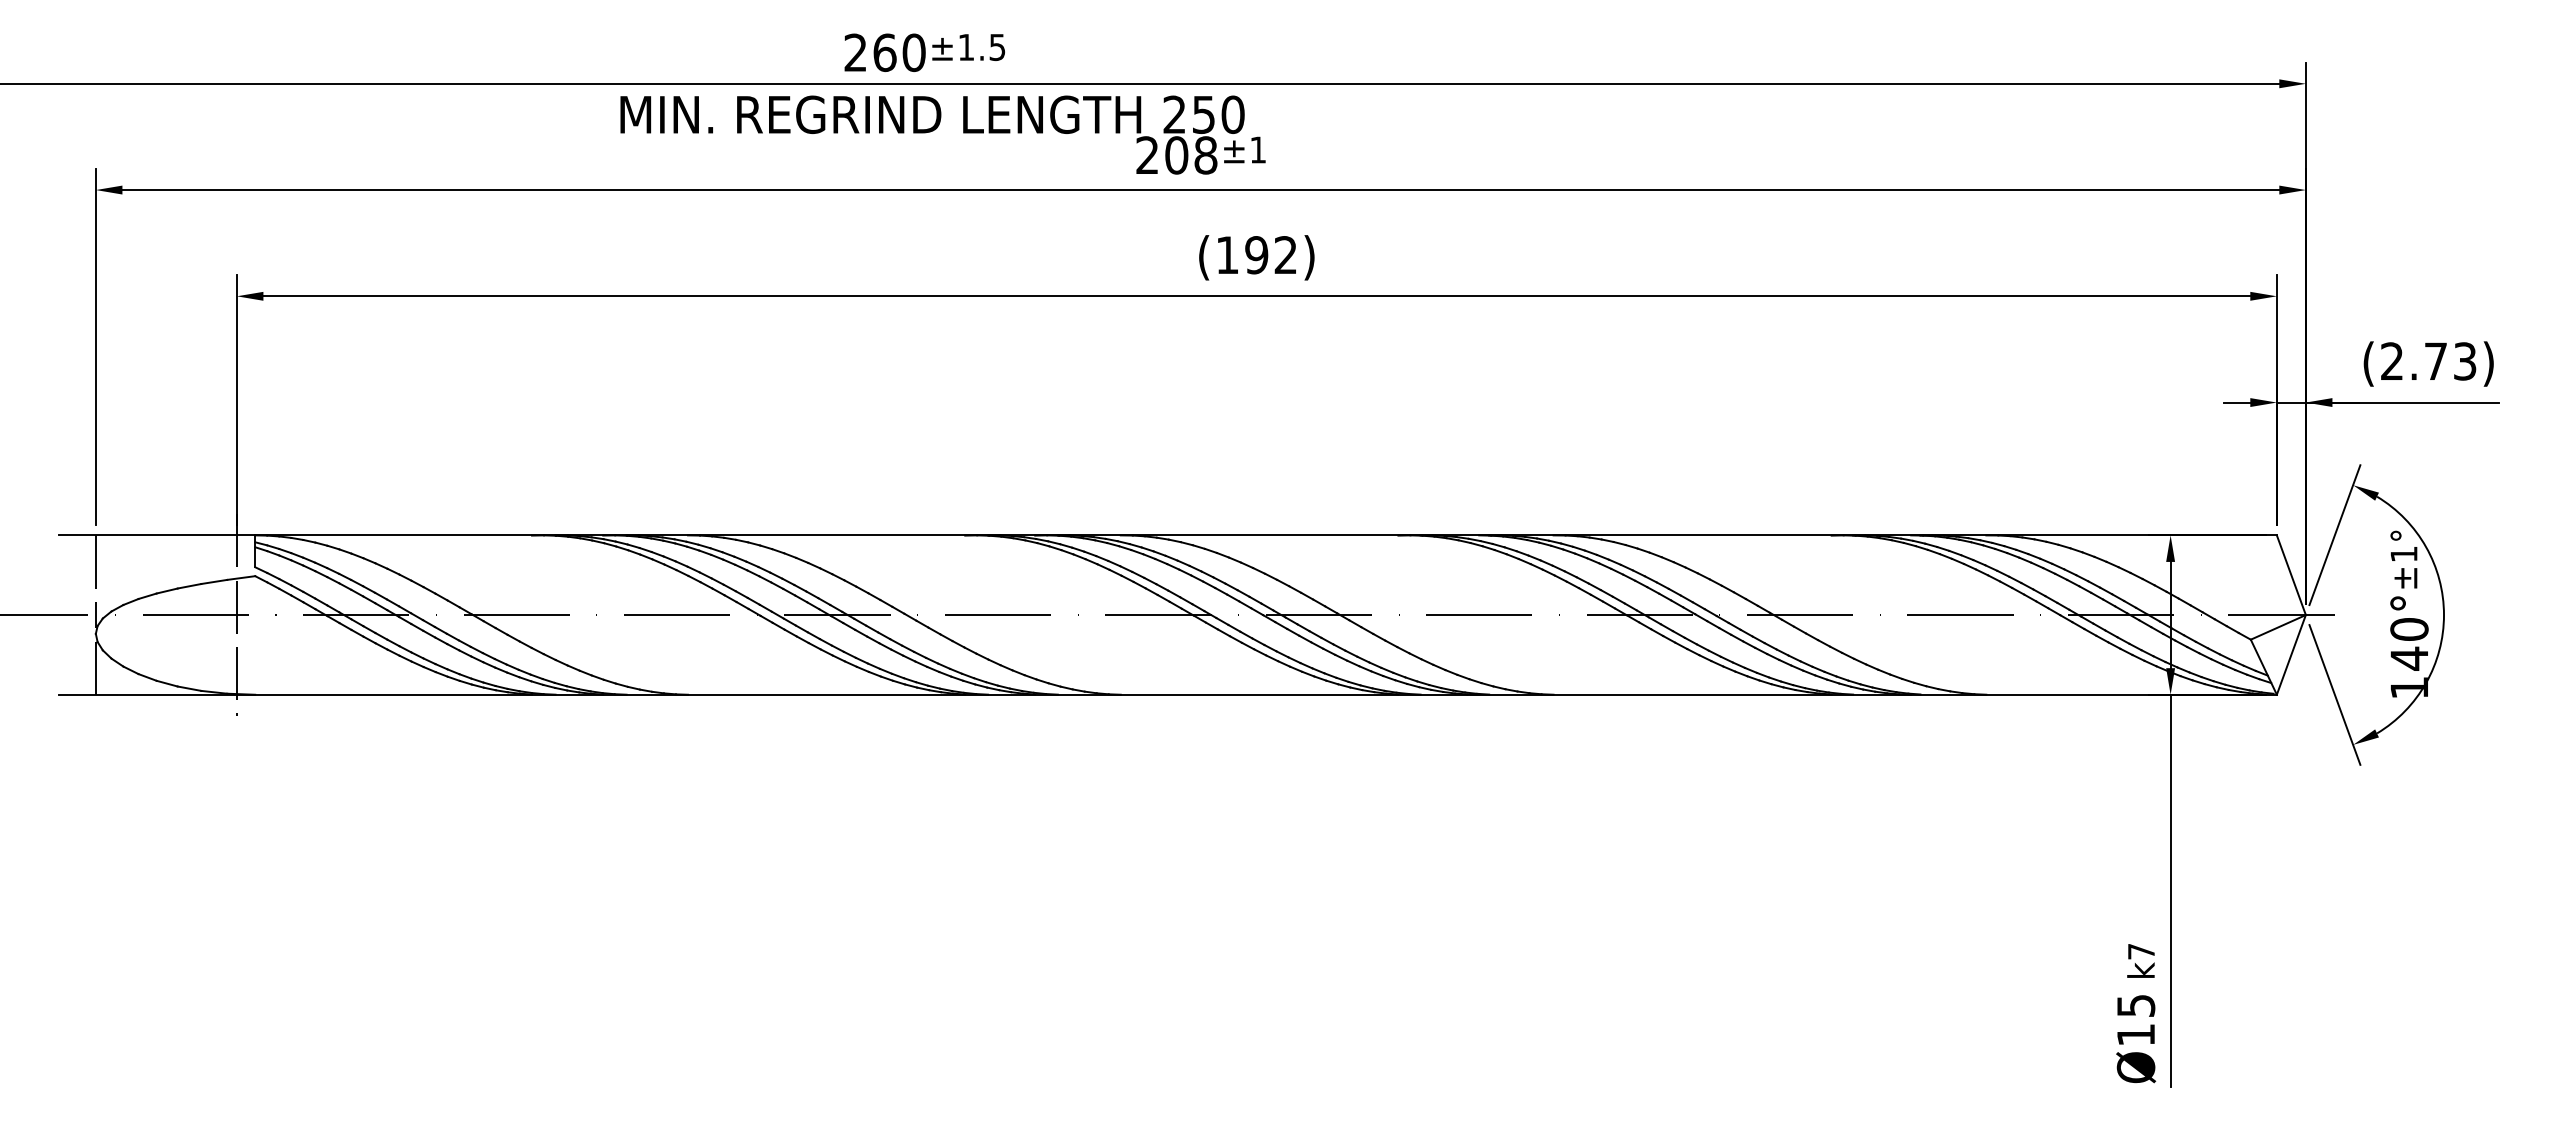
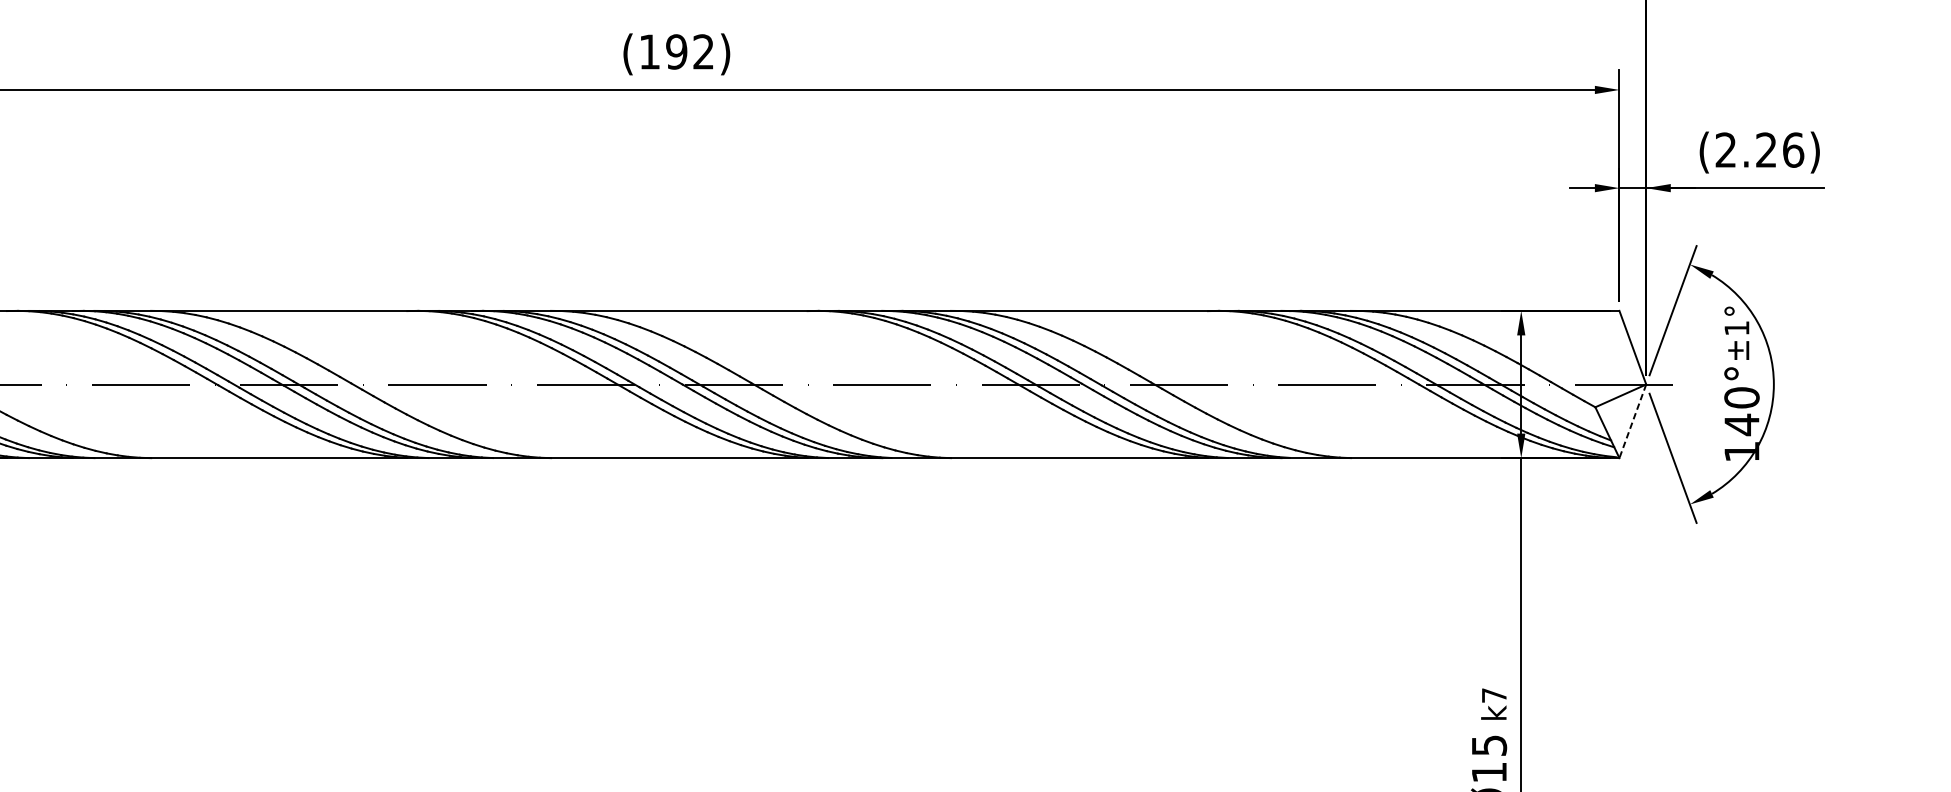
text: (2450, 361) -> (1779, 150), (2.73) -> (2.26)
line: (2291, 655) -> (1632, 421), solid -> dashed

